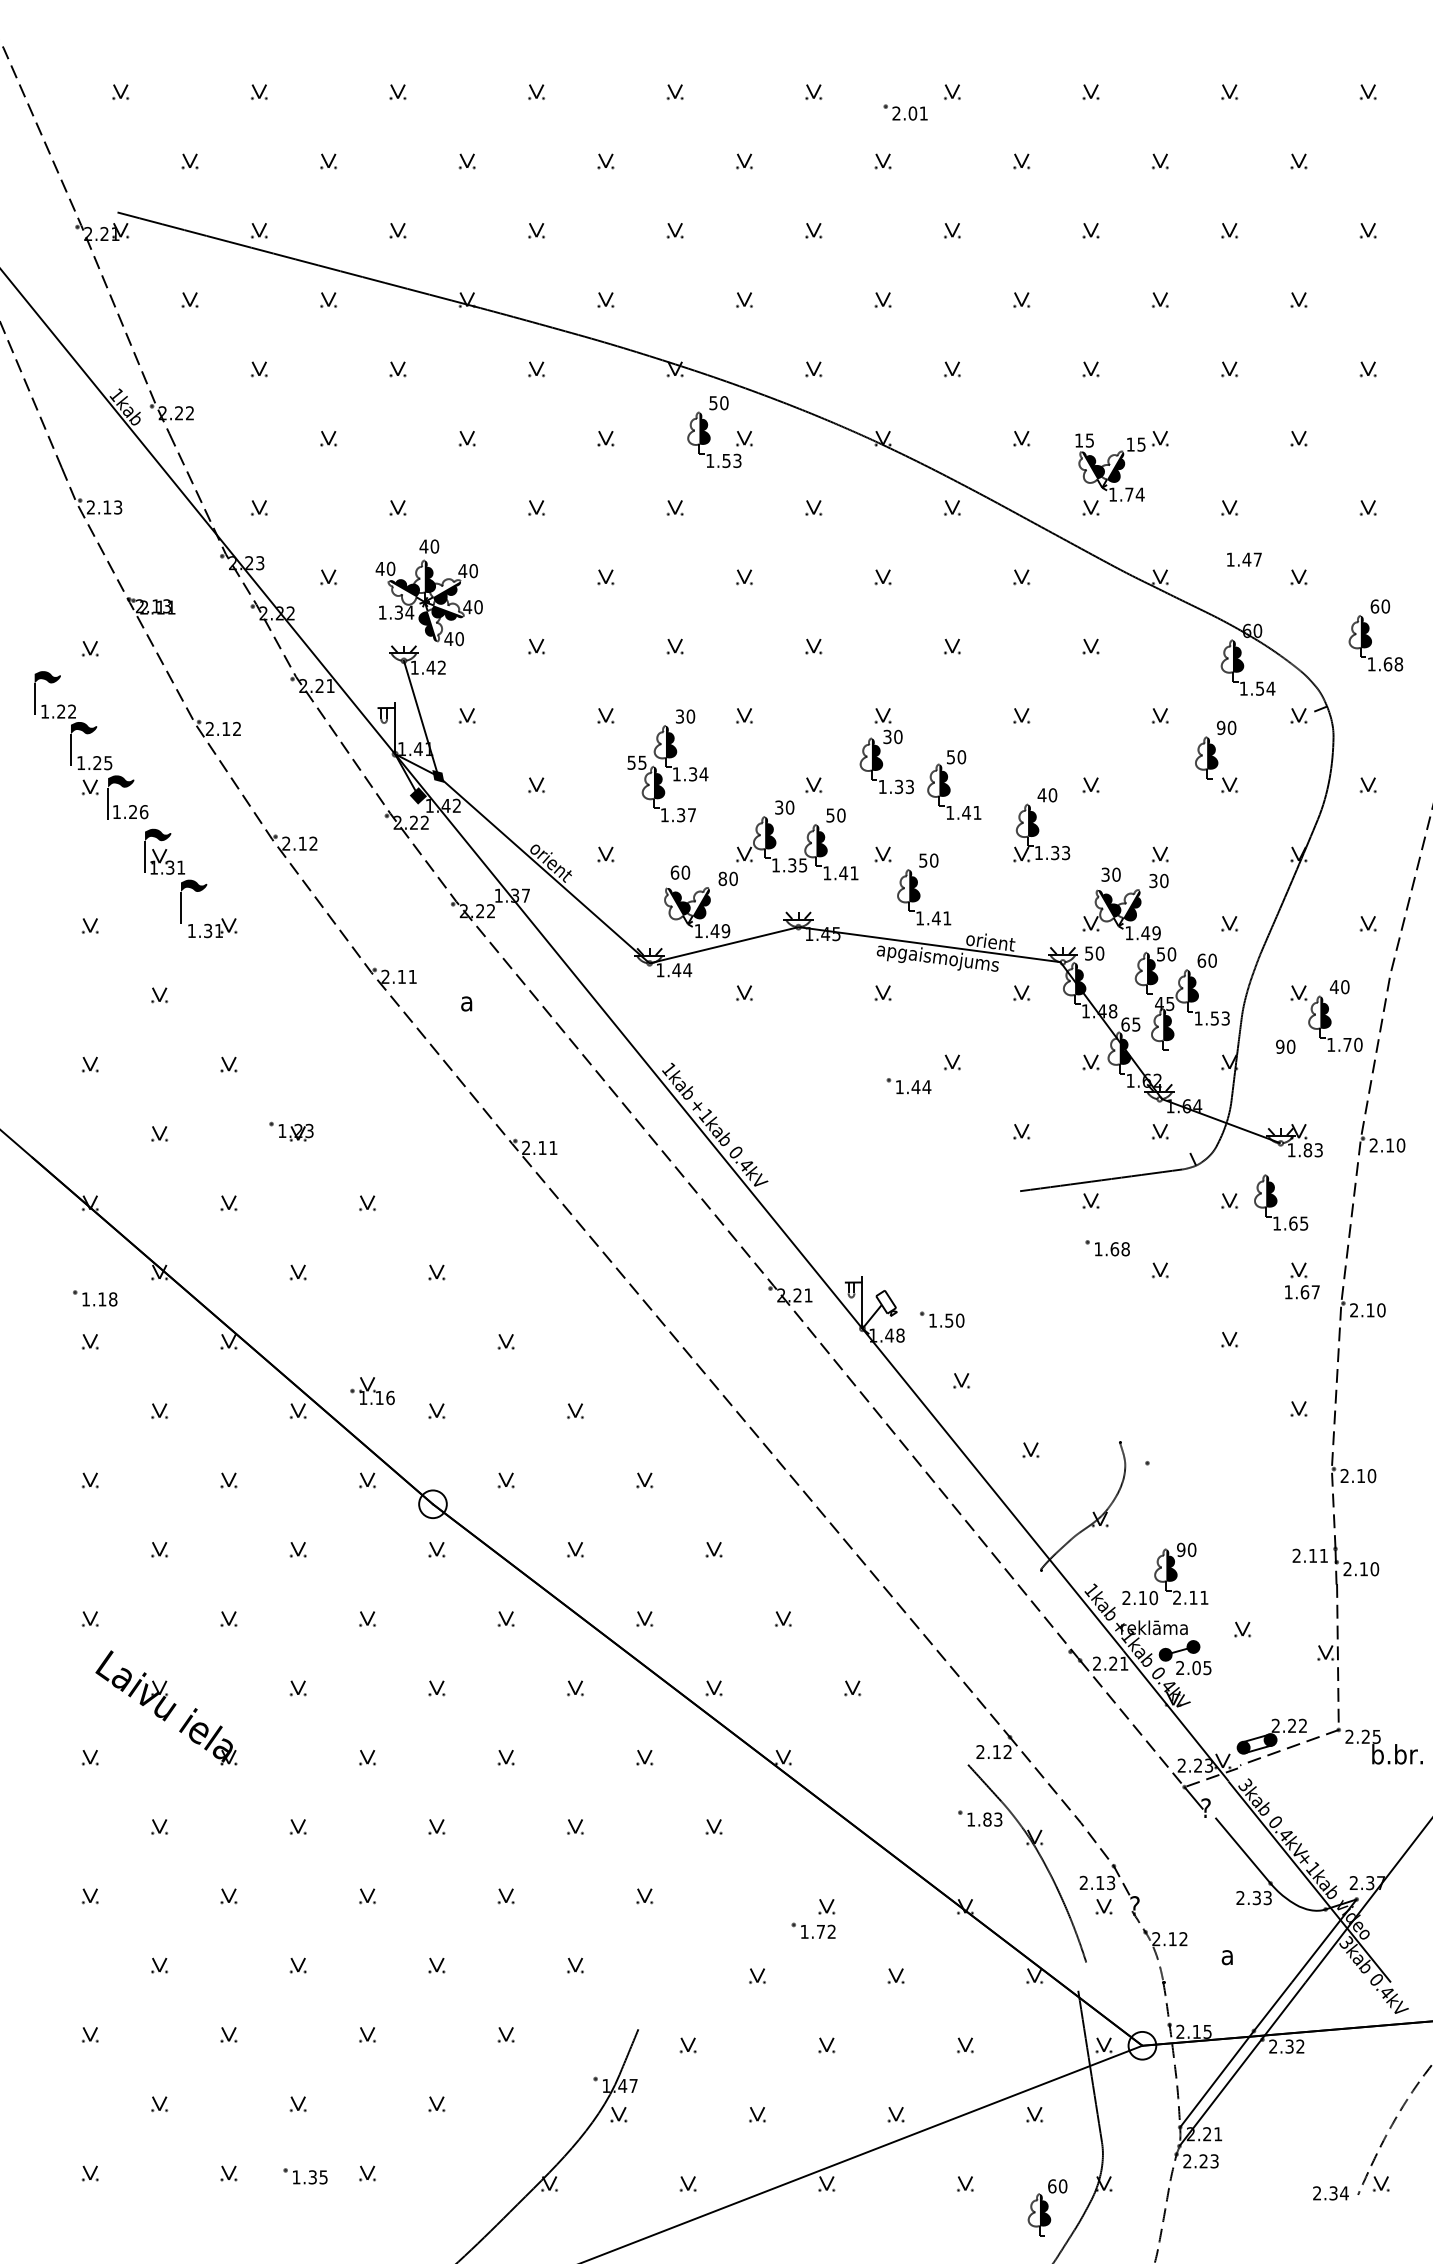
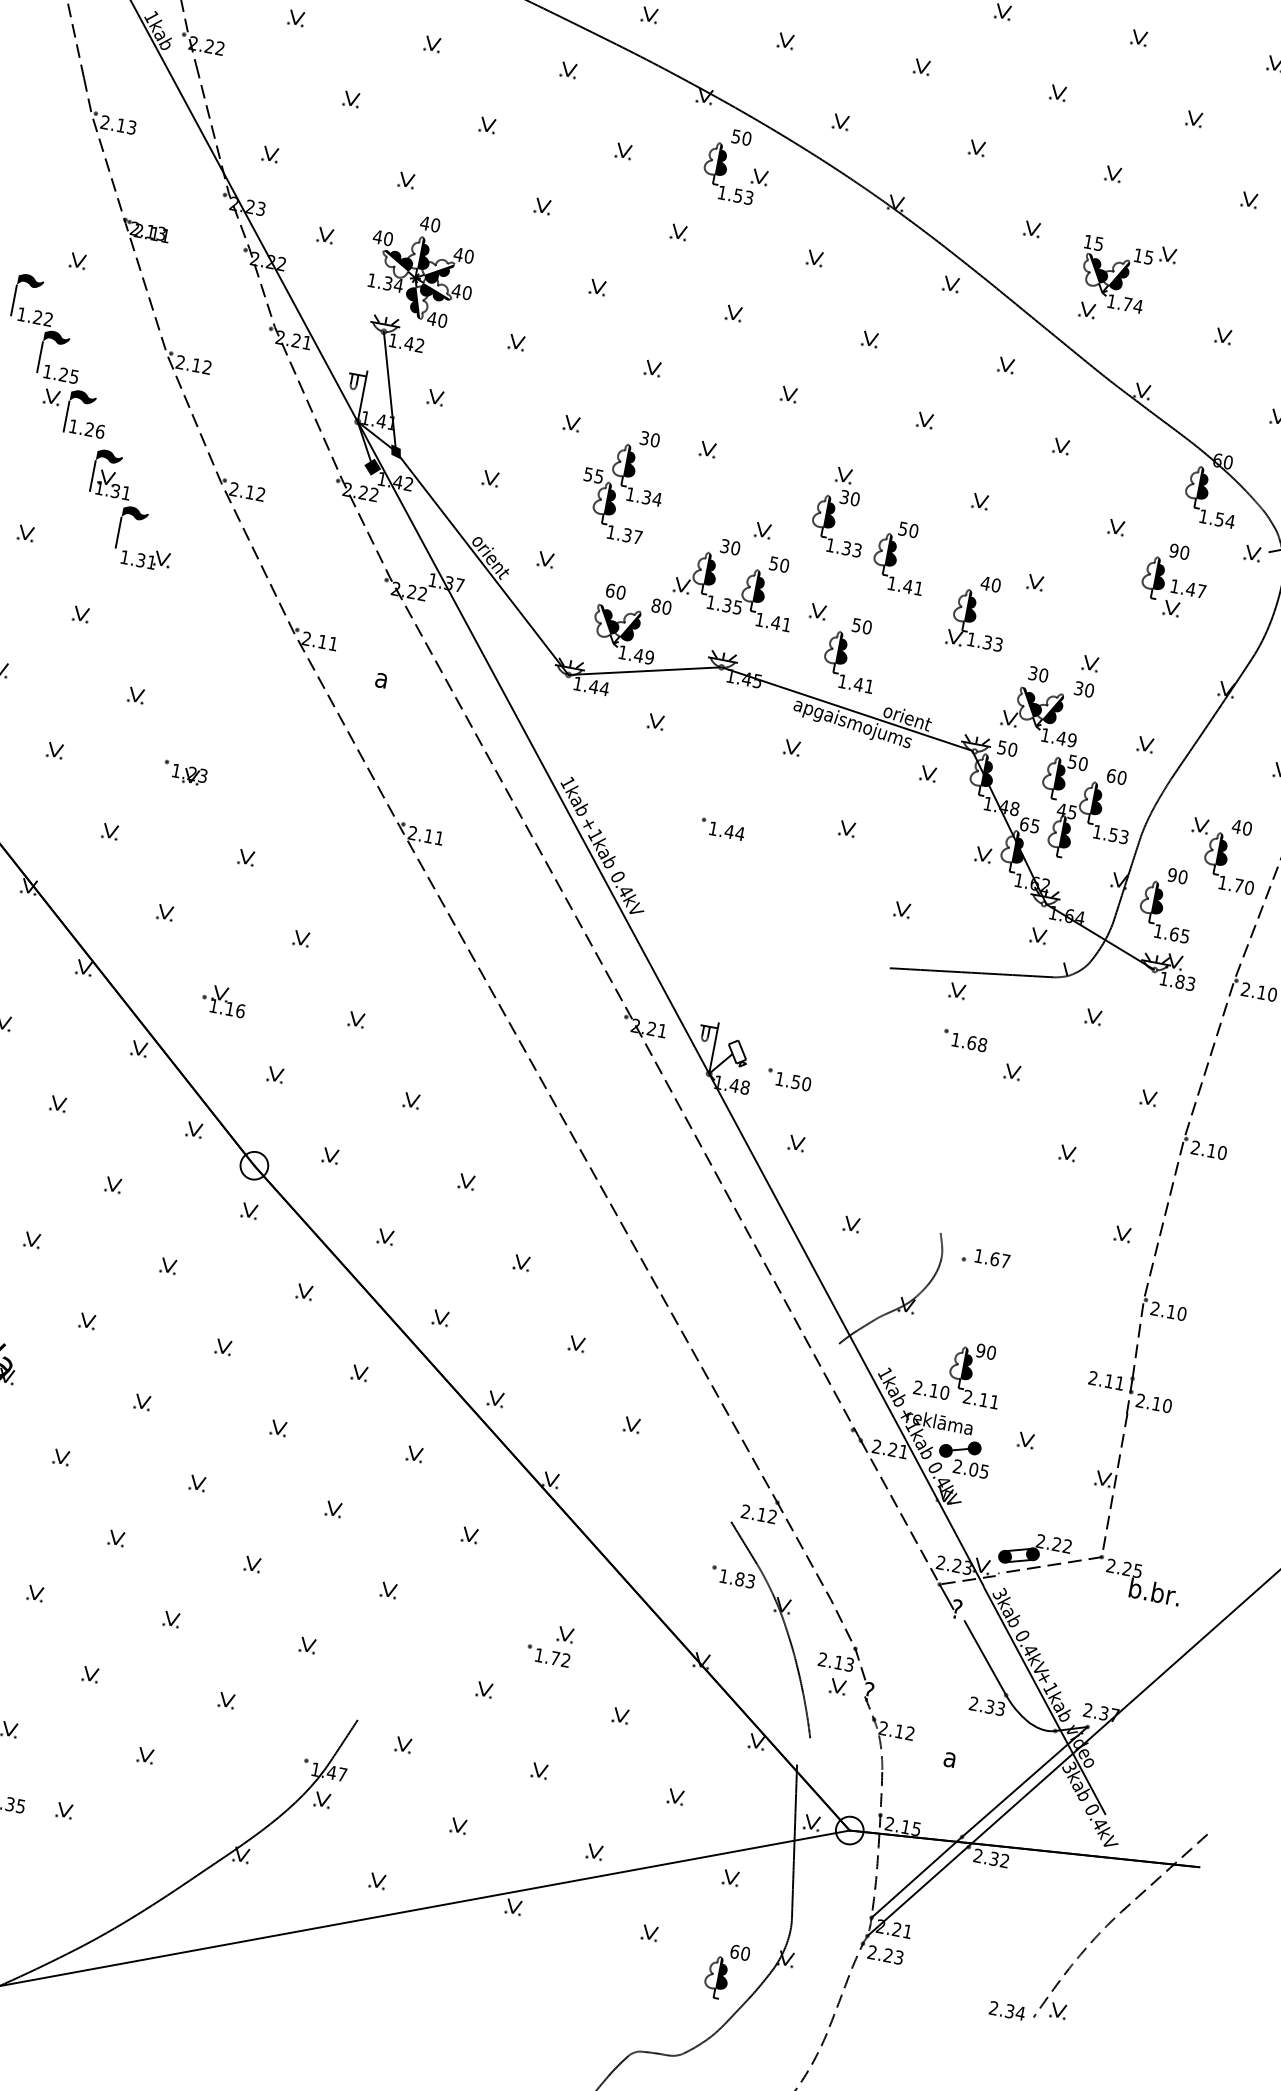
text: (1244, 559) -> (1188, 588), moved
part: (908, 1086) -> (722, 829), moved
part: (1281, 1202) -> (1166, 911), moved
text: (1302, 1292) -> (992, 1258), moved
part: (372, 1391) -> (224, 1001), moved

